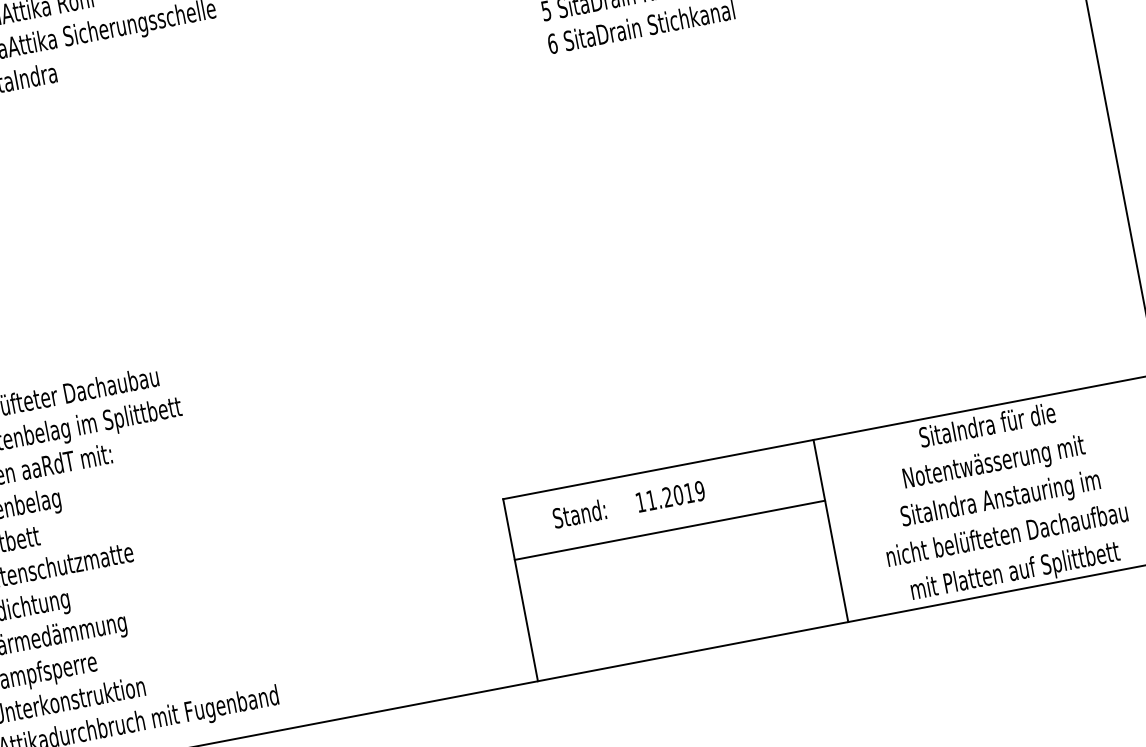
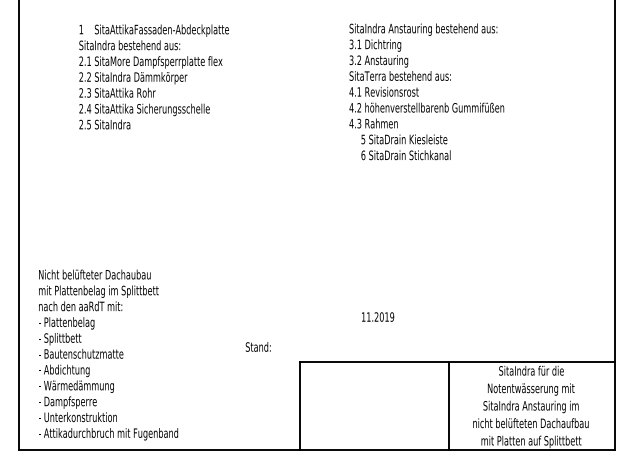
text: (671, 495) -> (378, 316), moved
text: (577, 513) -> (257, 346), moved
line: (669, 530) -> (374, 391), removed

